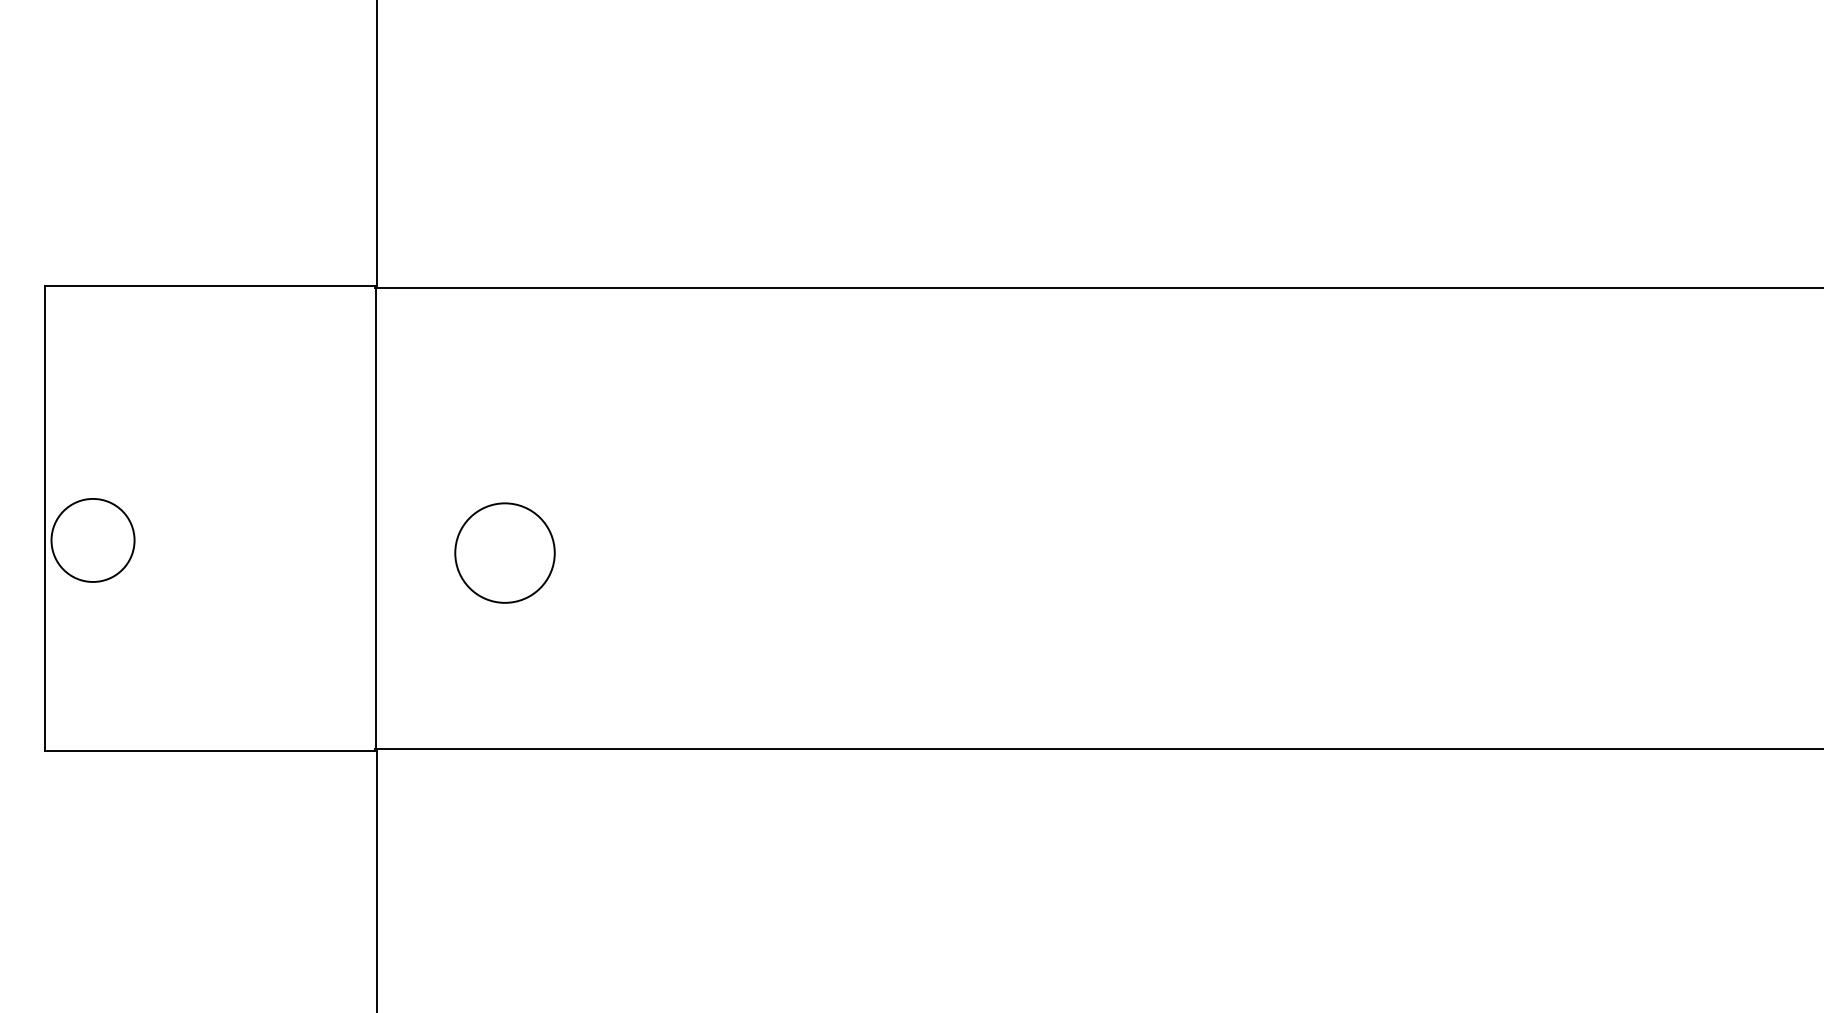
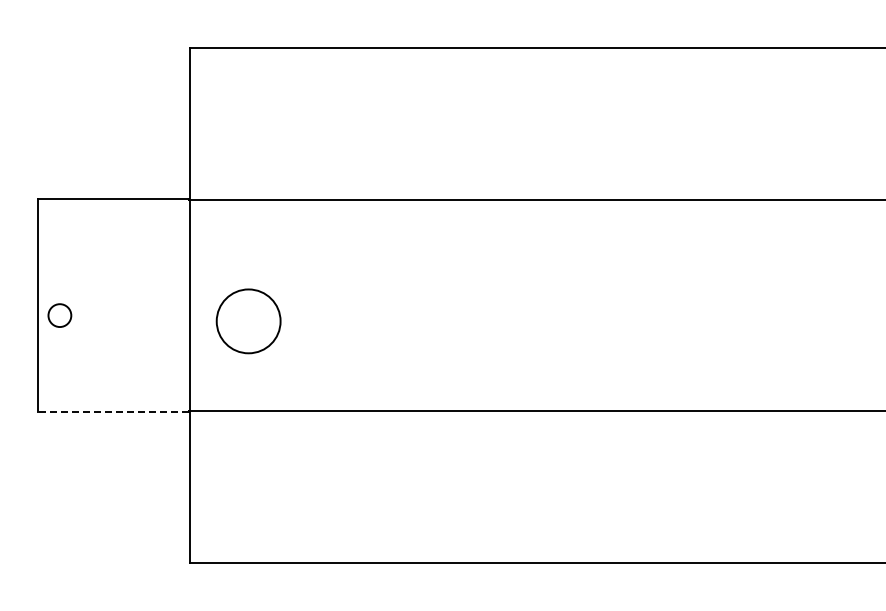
circle: (92, 540) -> (59, 315), size x0.6
circle: (504, 553) -> (248, 321), size x1.4
line: (209, 751) -> (113, 412), solid -> dashed

